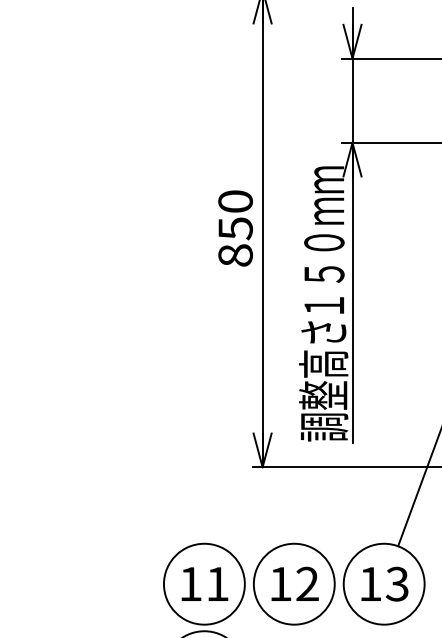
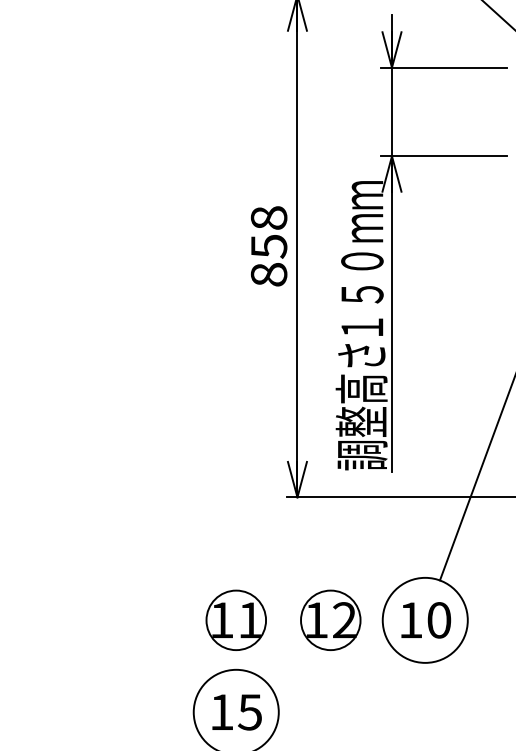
text: (235, 201) -> (268, 217), 850 -> 858
circle: (203, 583) -> (235, 619), size x0.7
circle: (294, 583) -> (330, 619), size x0.7
text: (397, 584) -> (439, 620), 13 -> 10

